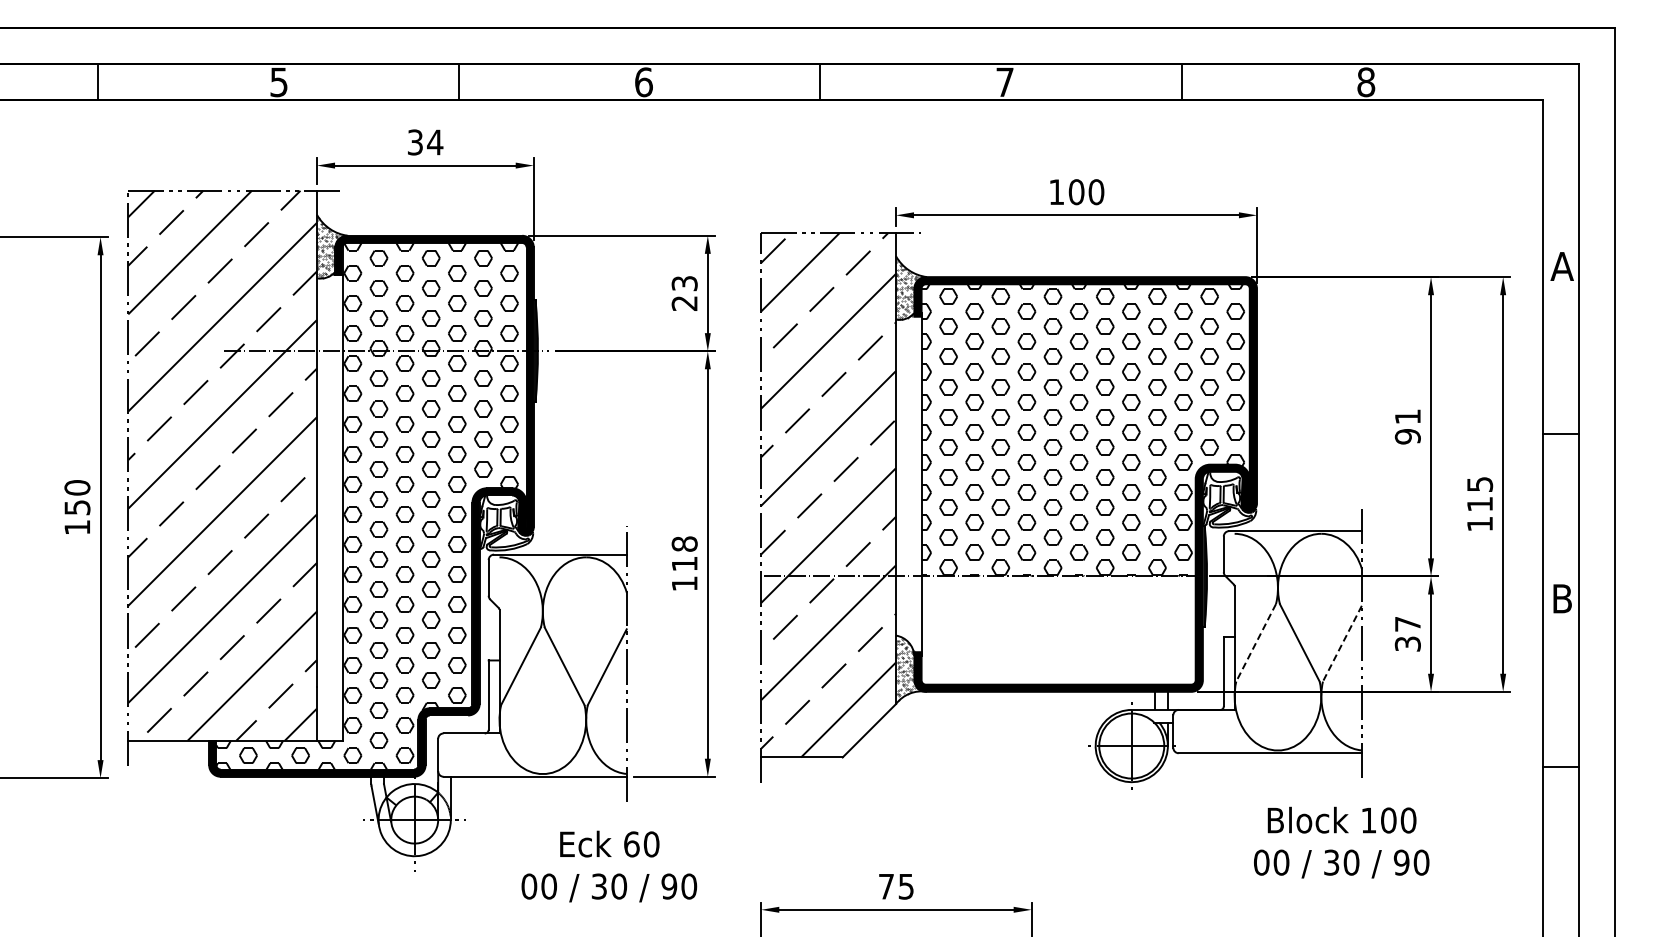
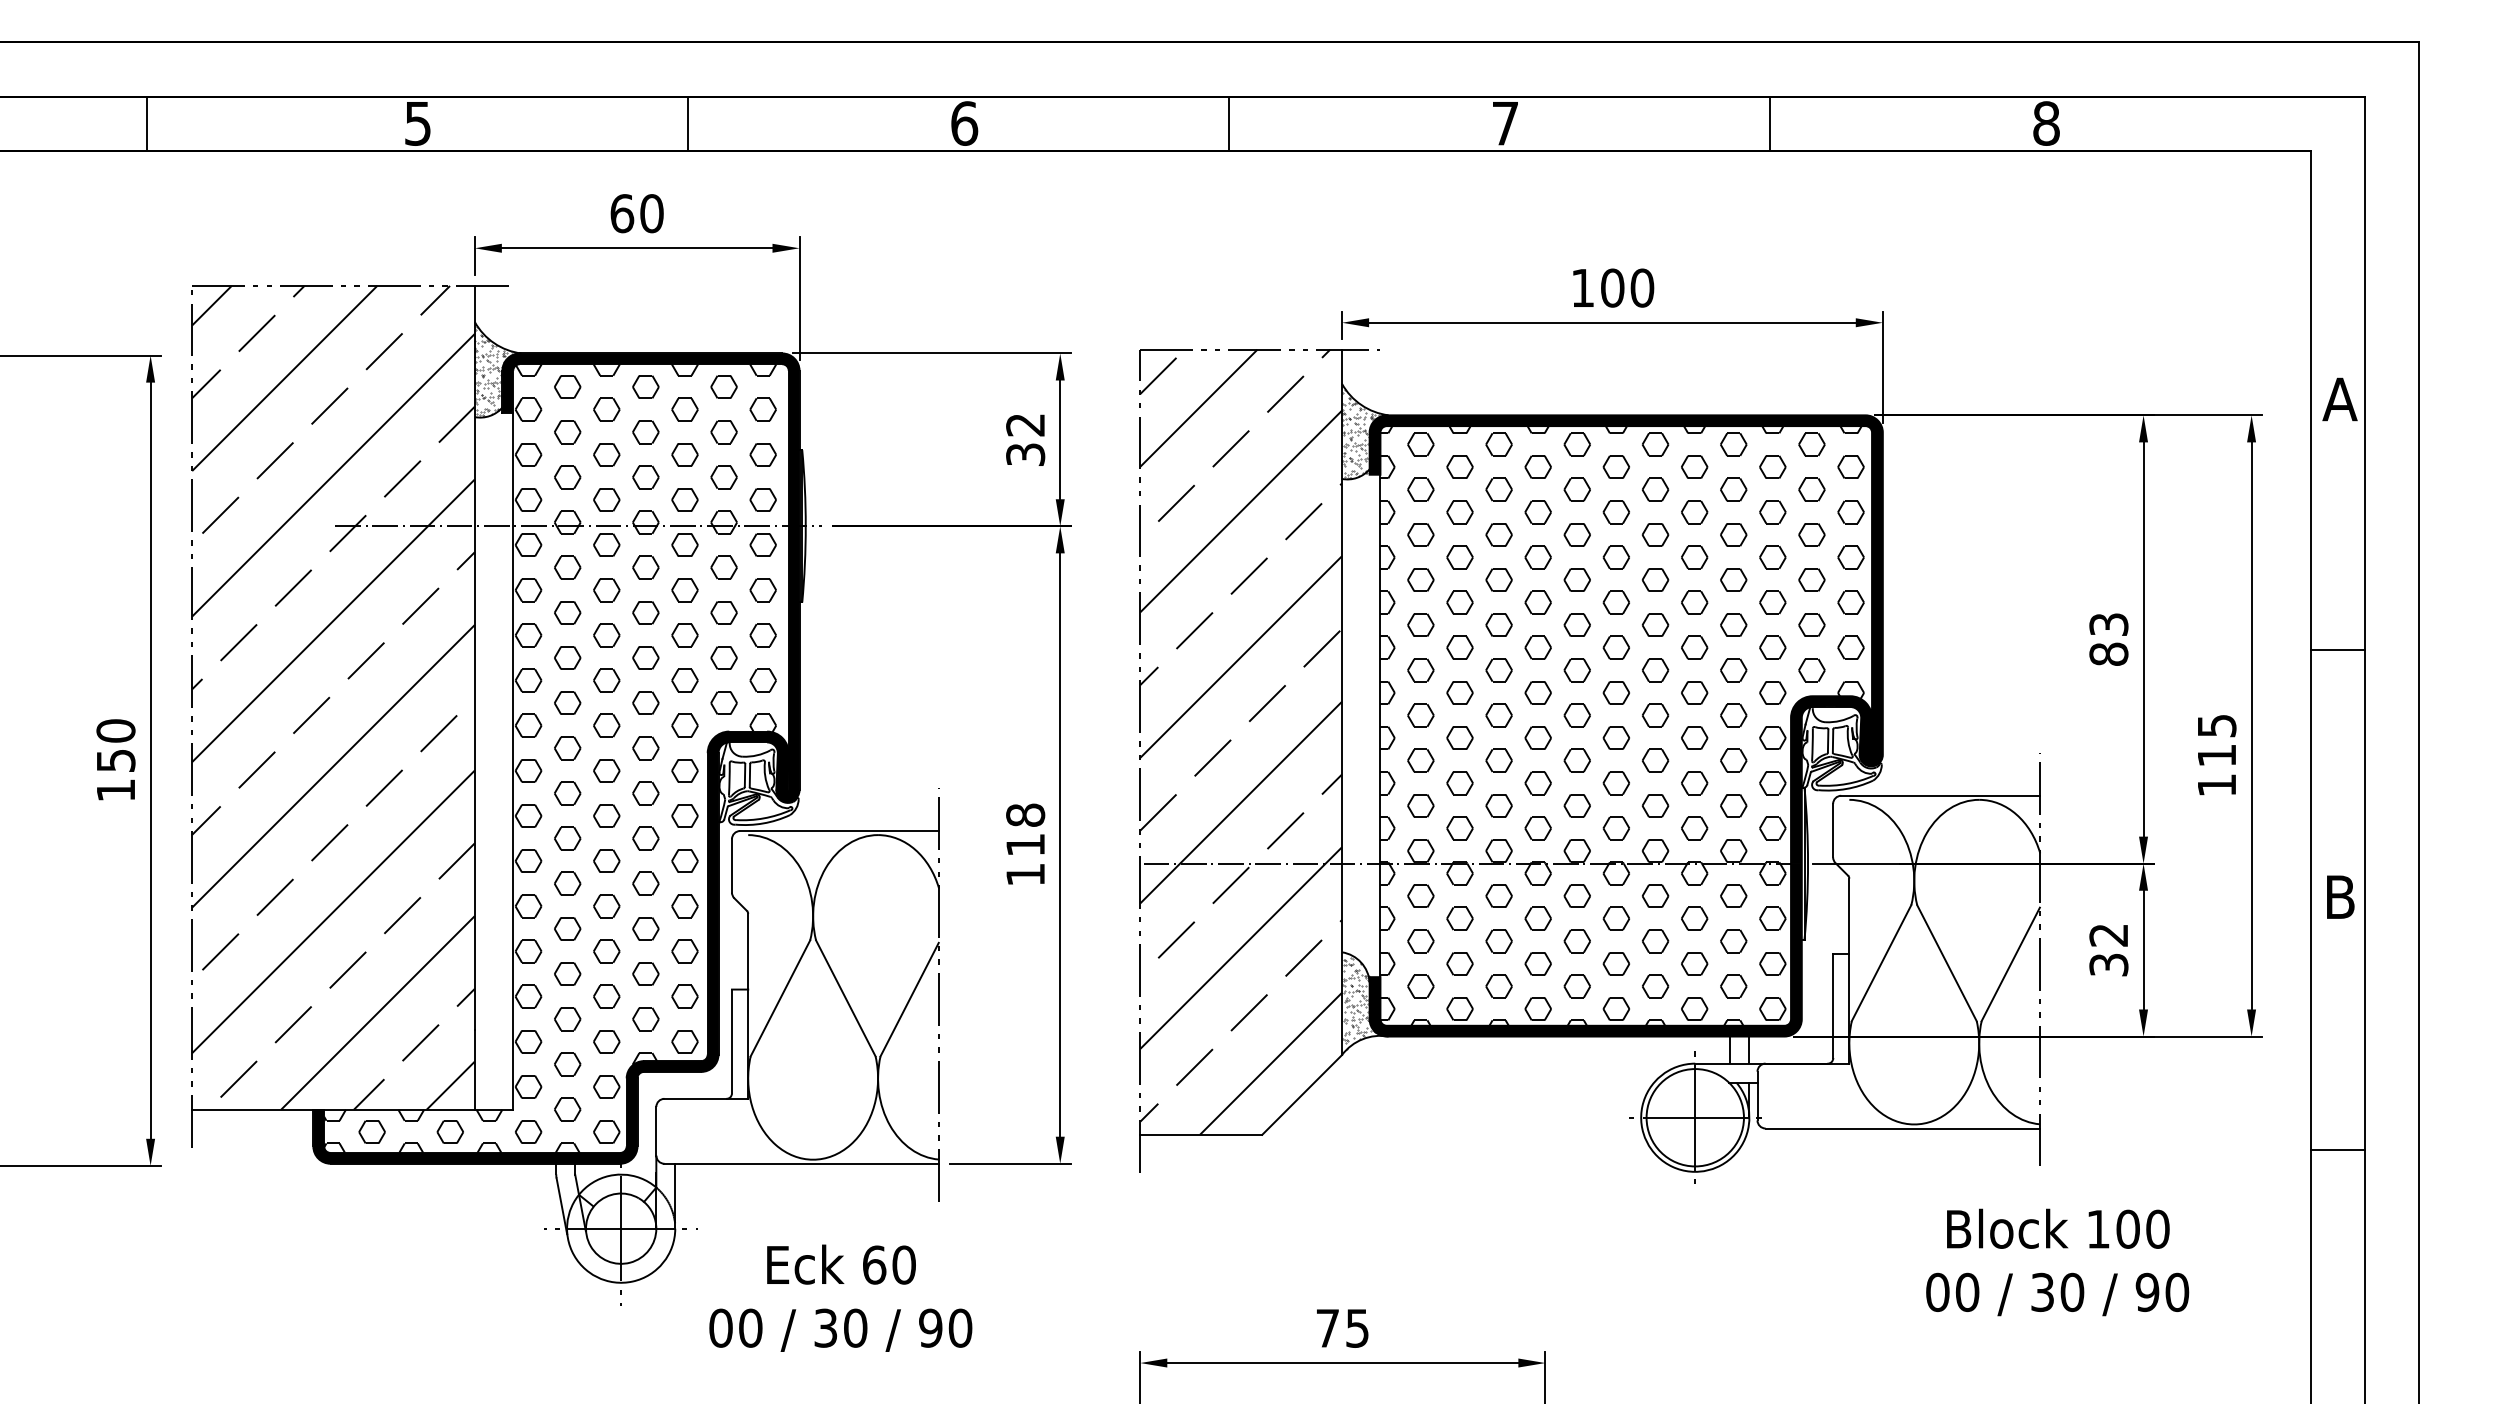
text: (425, 142) -> (637, 213), 34 -> 60
text: (684, 293) -> (1025, 439), 23 -> 32
text: (1407, 426) -> (2108, 639), 91 -> 83
text: (1407, 624) -> (2108, 935), 37 -> 32
hatch: (1056, 630) -> (1582, 944), added
line: (1256, 642) -> (1882, 962), dashed -> solid
line: (1342, 643) -> (2010, 964), dashed -> solid
text: (1341, 842) -> (2057, 1262), moved
text: (609, 866) -> (841, 1298), moved

